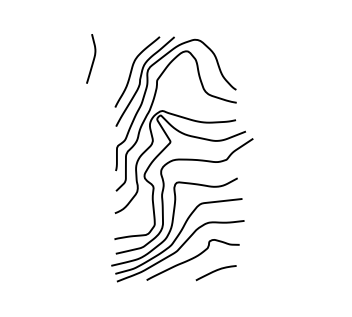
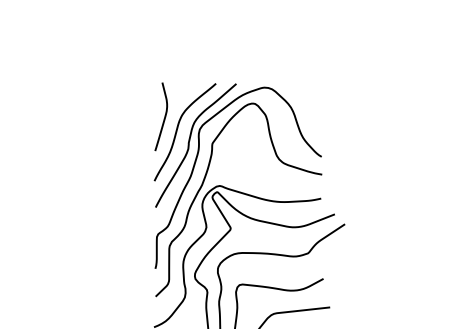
curve: (93, 58) -> (164, 116), moved

